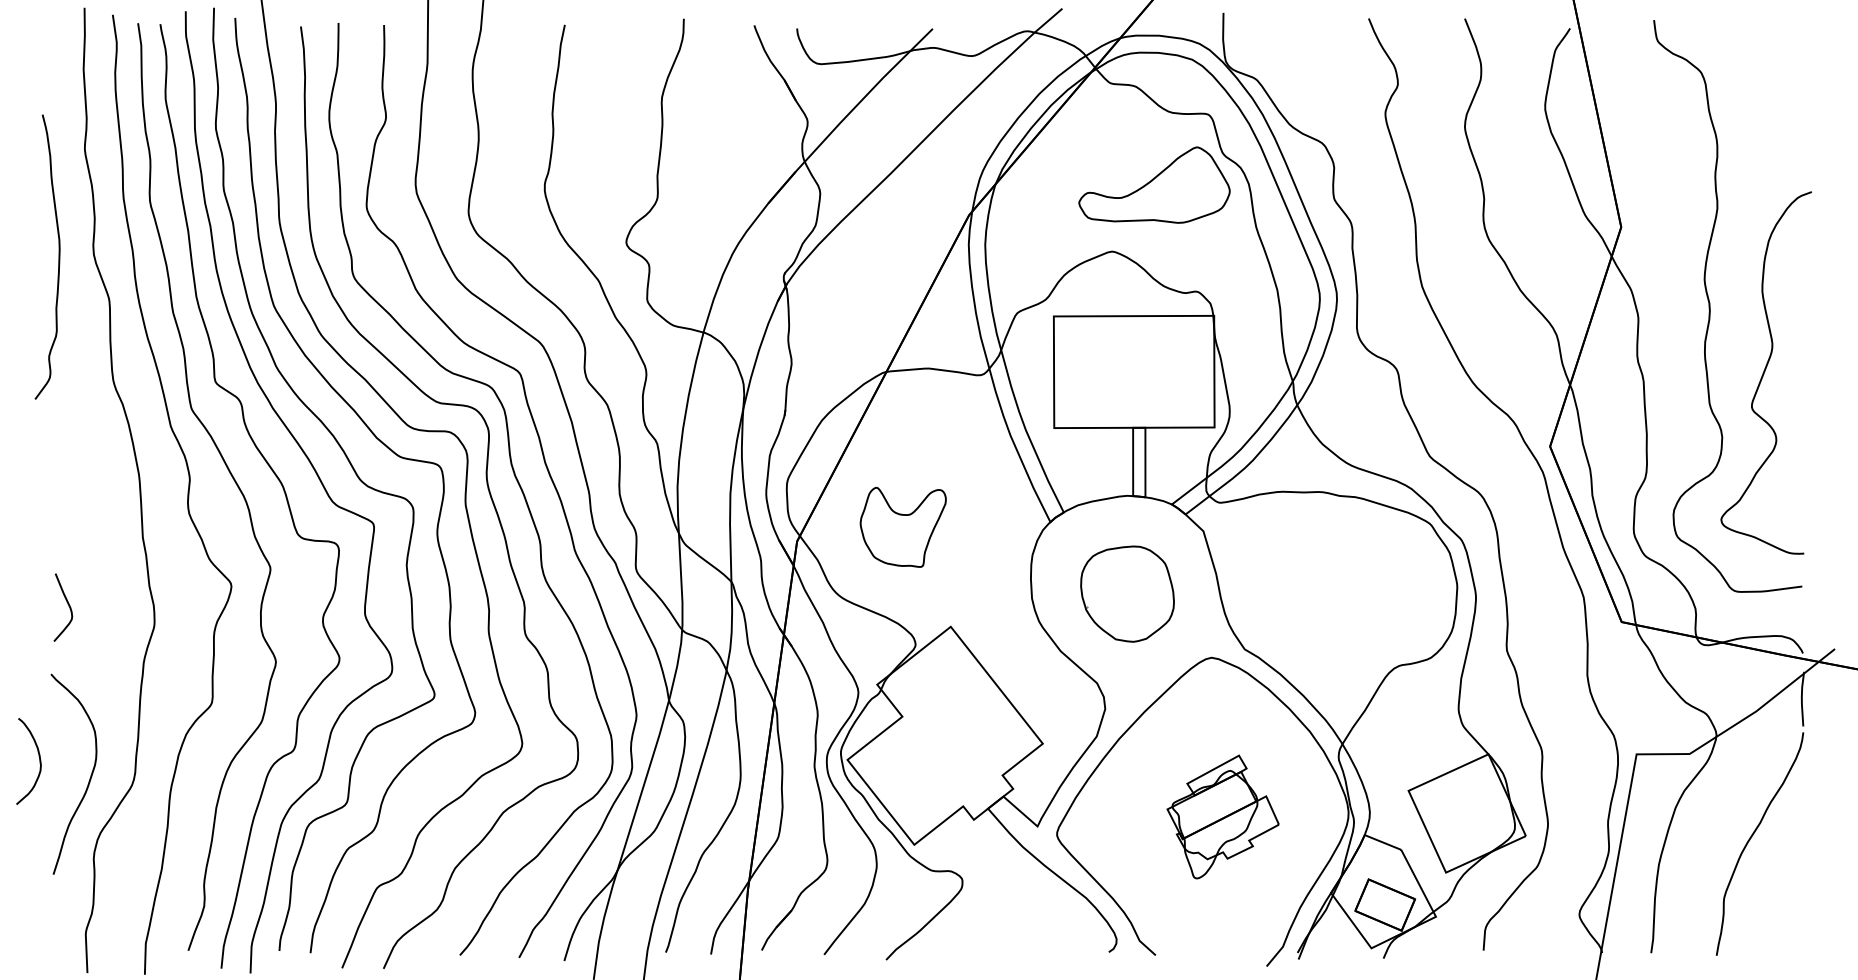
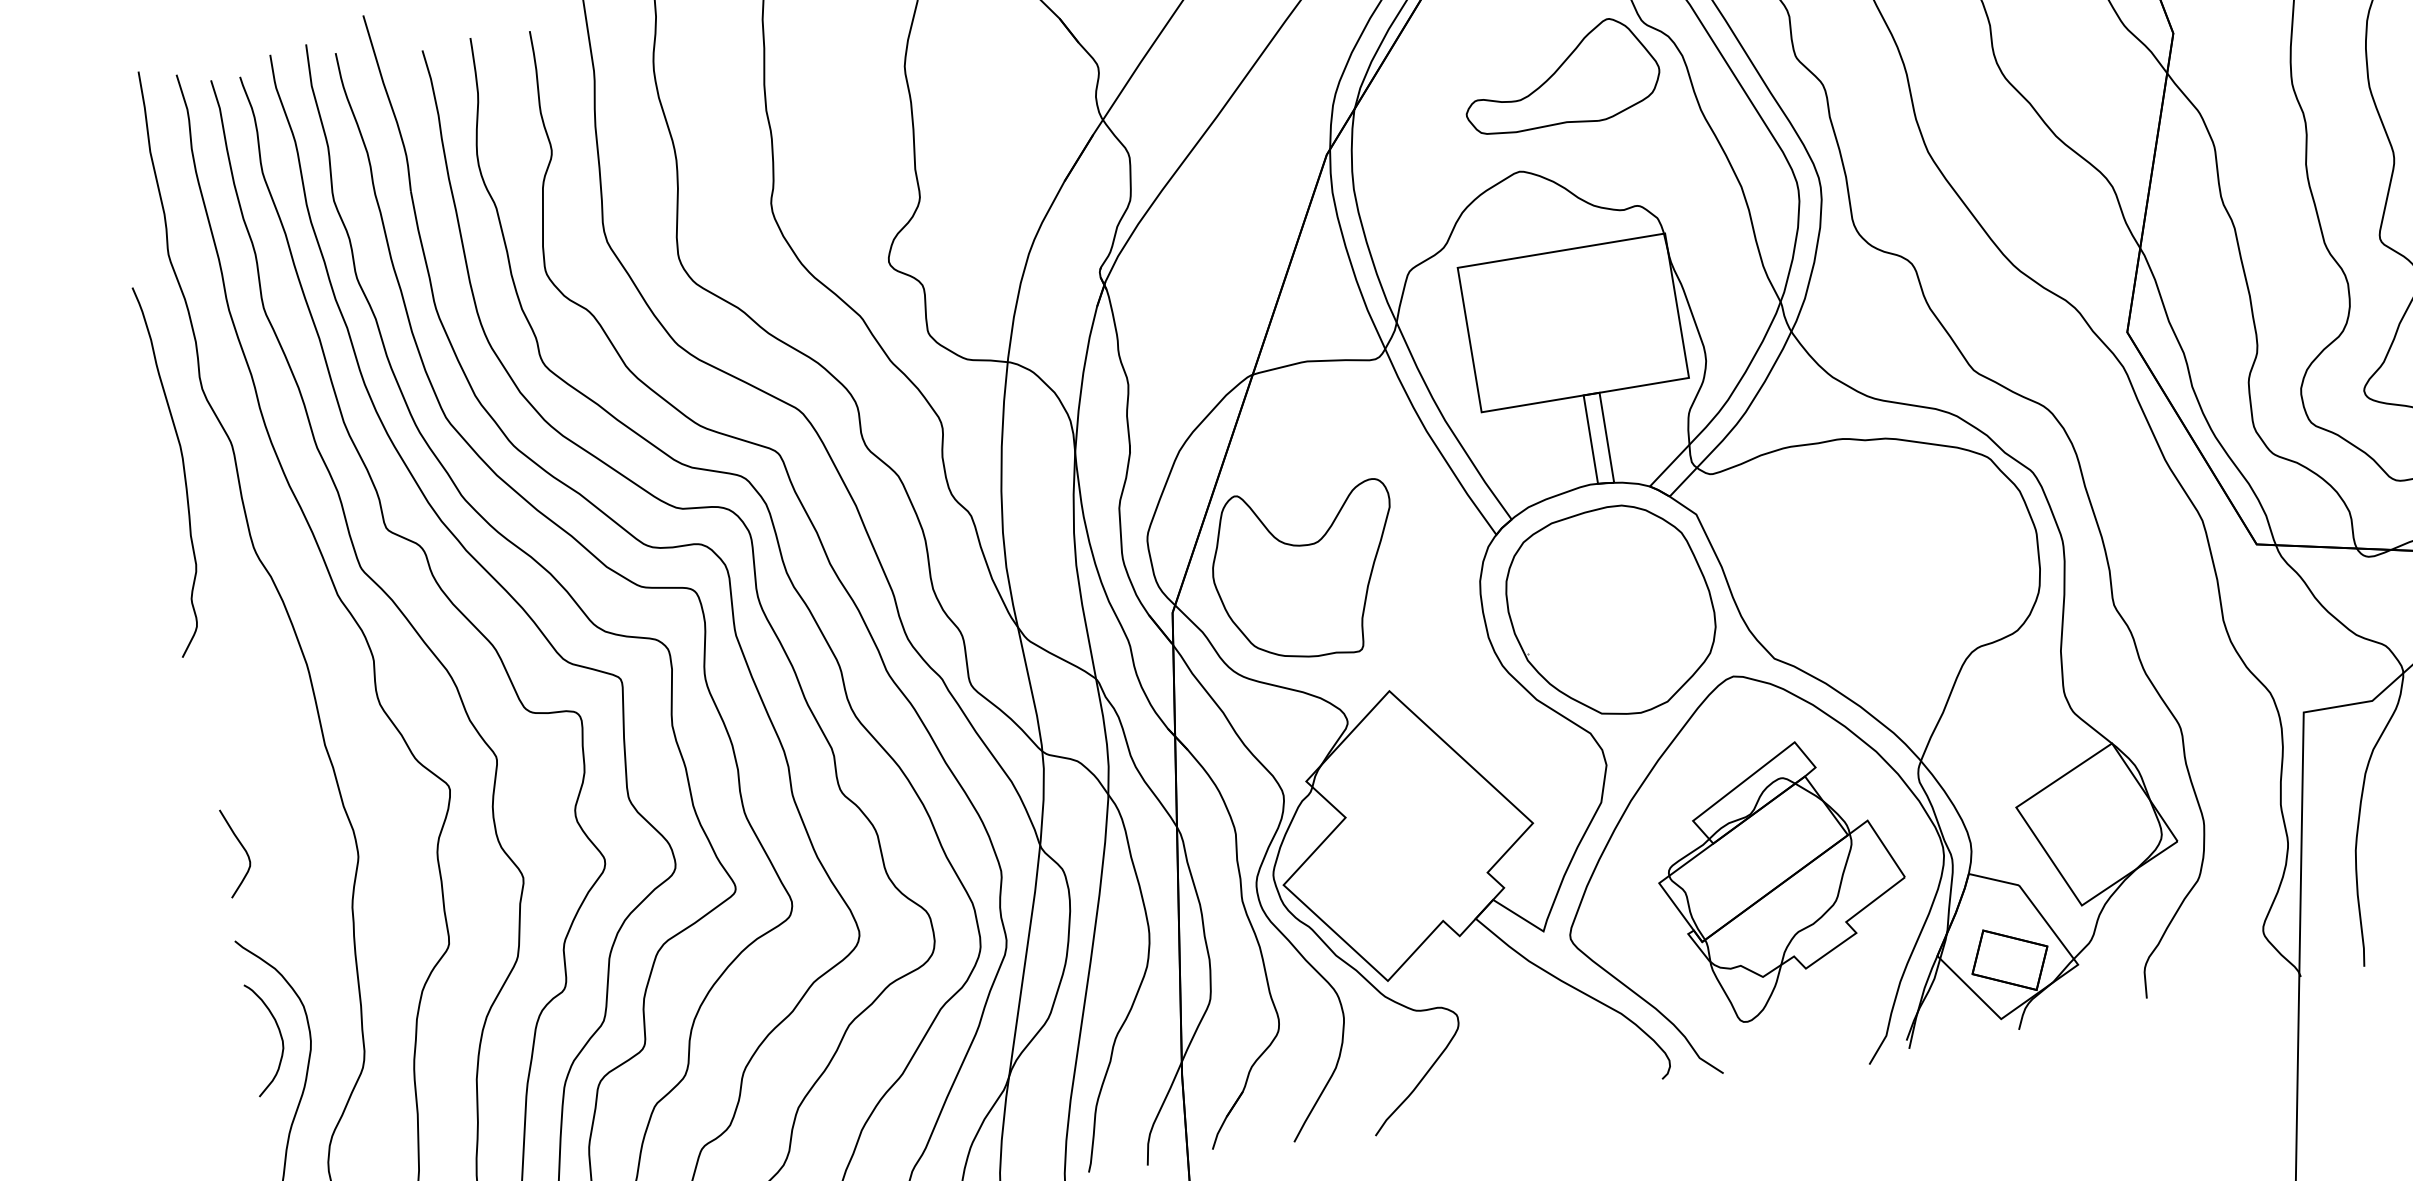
curve: (58, 256) -> (182, 467), moved
part: (903, 527) -> (1307, 572), size x1.67
part: (1127, 593) -> (1611, 611), size x1.67
curve: (39, 761) -> (280, 1036), moved
part: (1222, 816) -> (1780, 879), size x1.67

